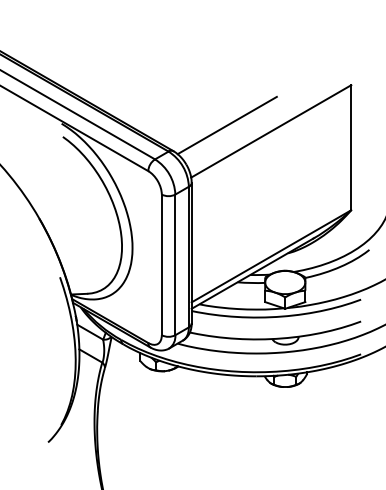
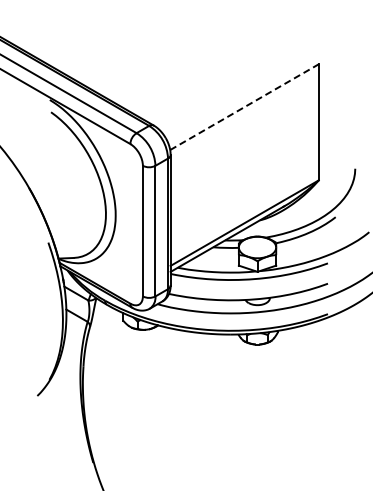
line: (227, 125) -> (203, 101), removed
line: (271, 131) -> (244, 107), solid -> dashed

